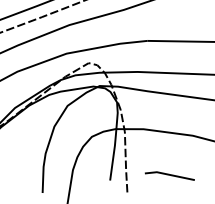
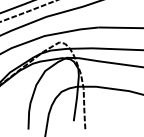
line: (169, 175) -> (113, 117), removed

